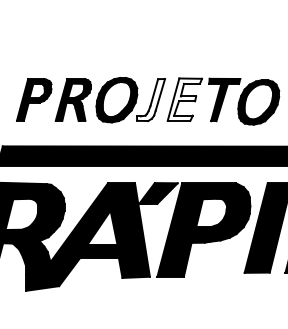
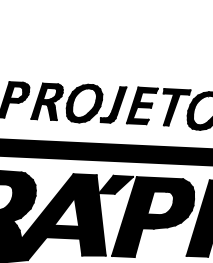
fill: (184, 99) -> (142, 105), added
fill: (150, 100) -> (113, 105), added

